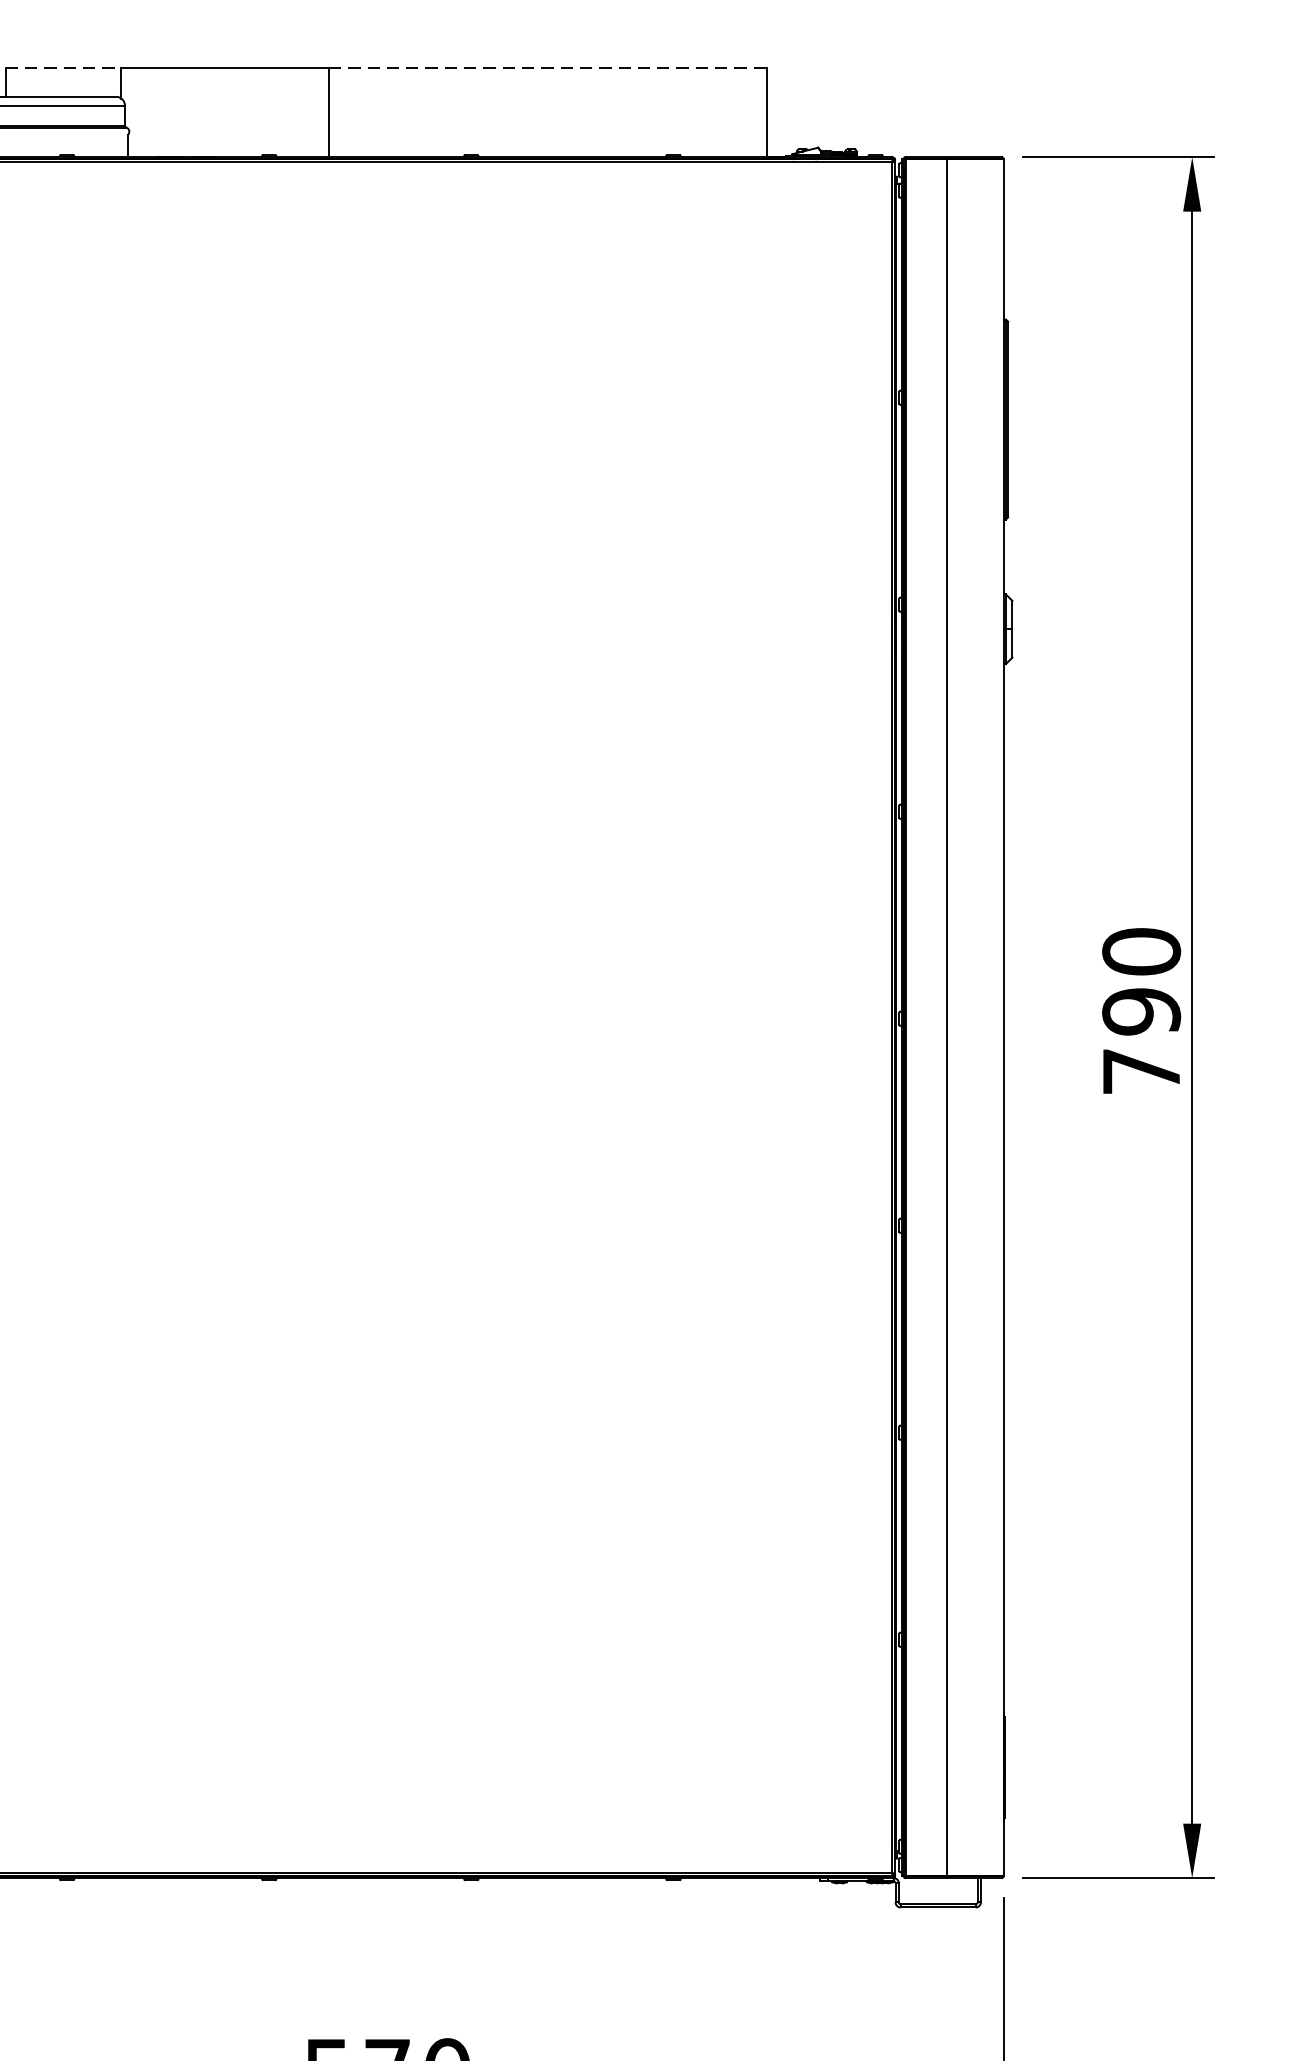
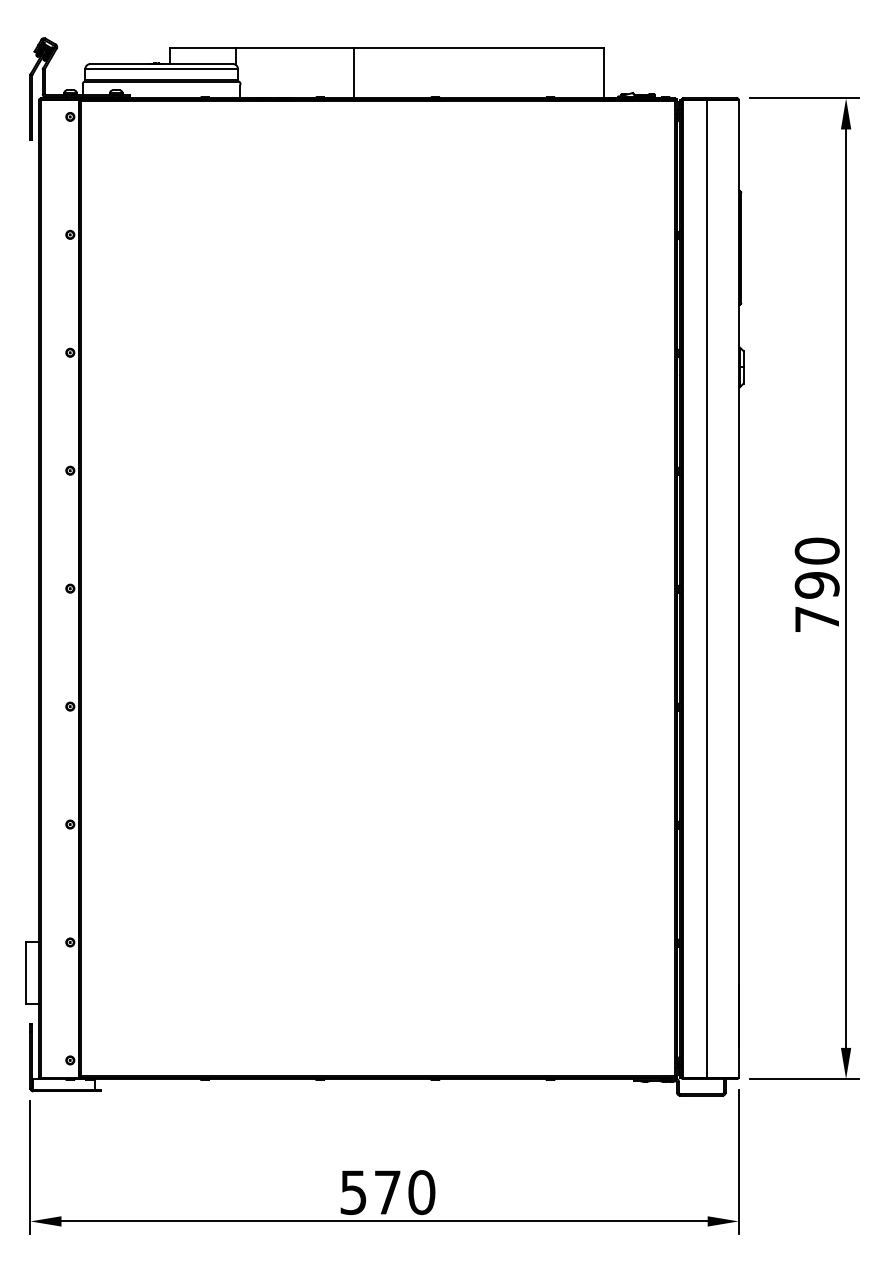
line: (64, 67) -> (203, 47), dashed -> solid
line: (548, 67) -> (479, 47), dashed -> solid

